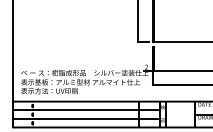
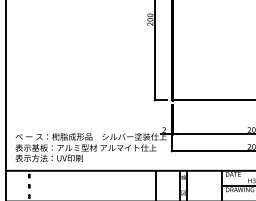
line: (86, 110) -> (92, 181), removed
line: (86, 119) -> (92, 191), removed

